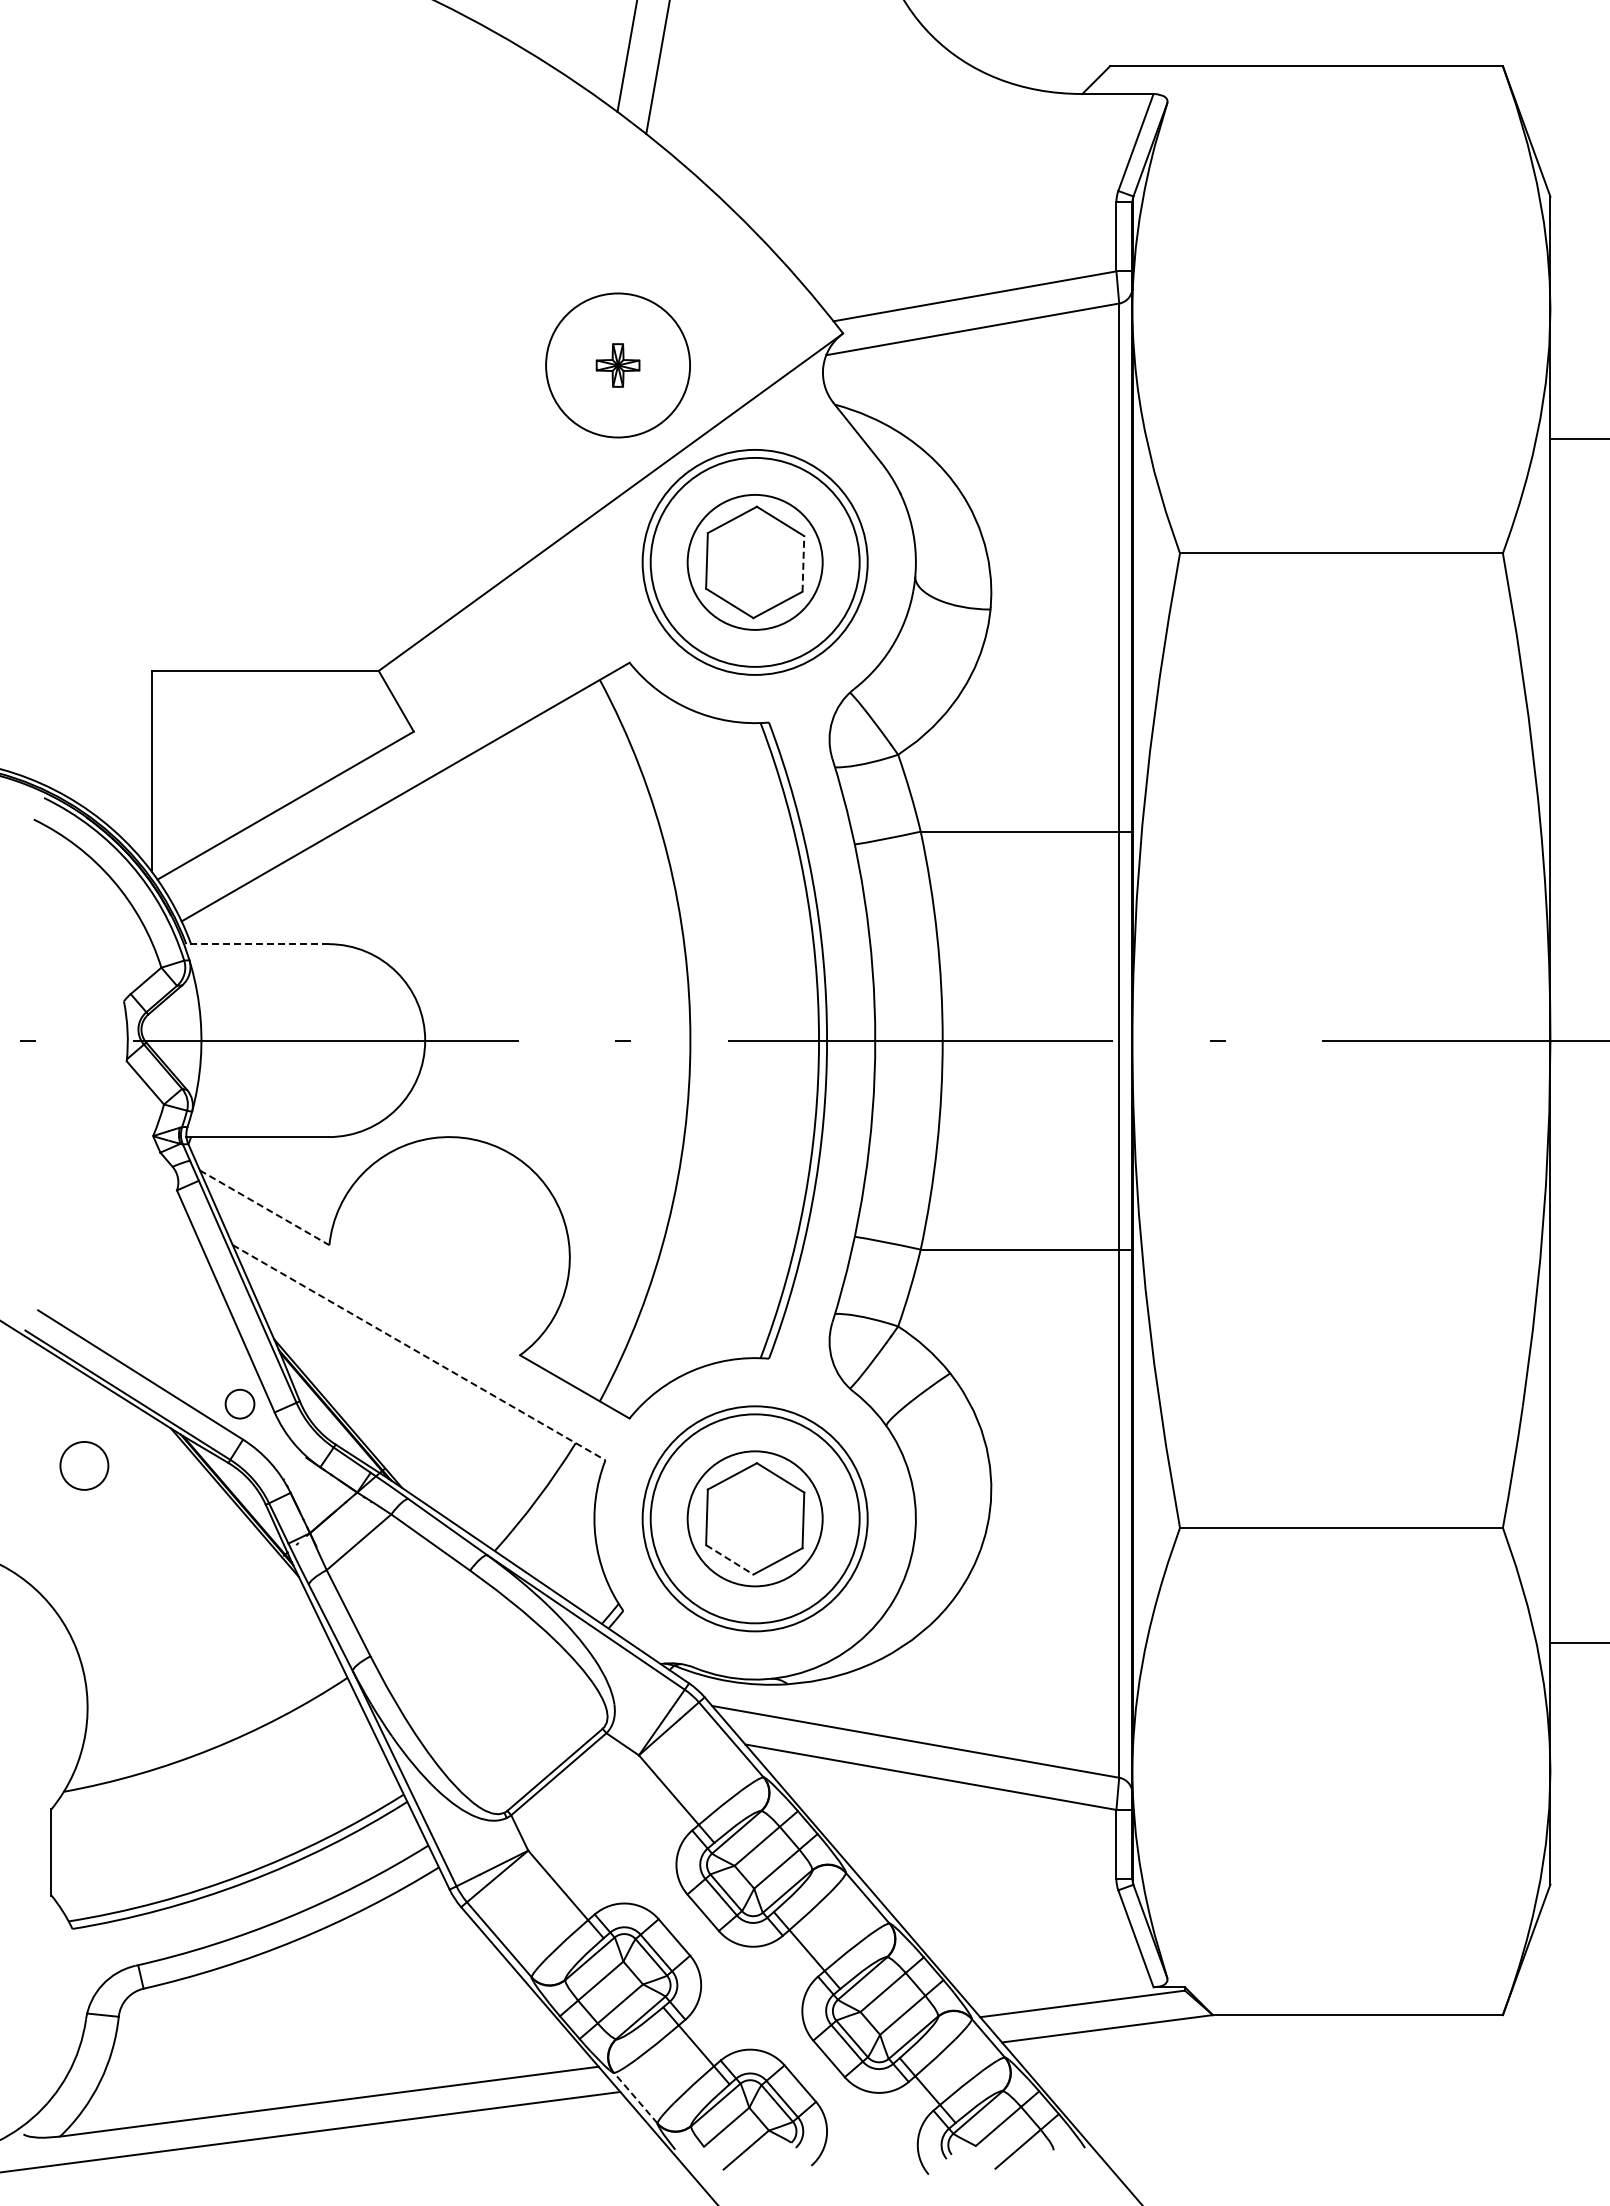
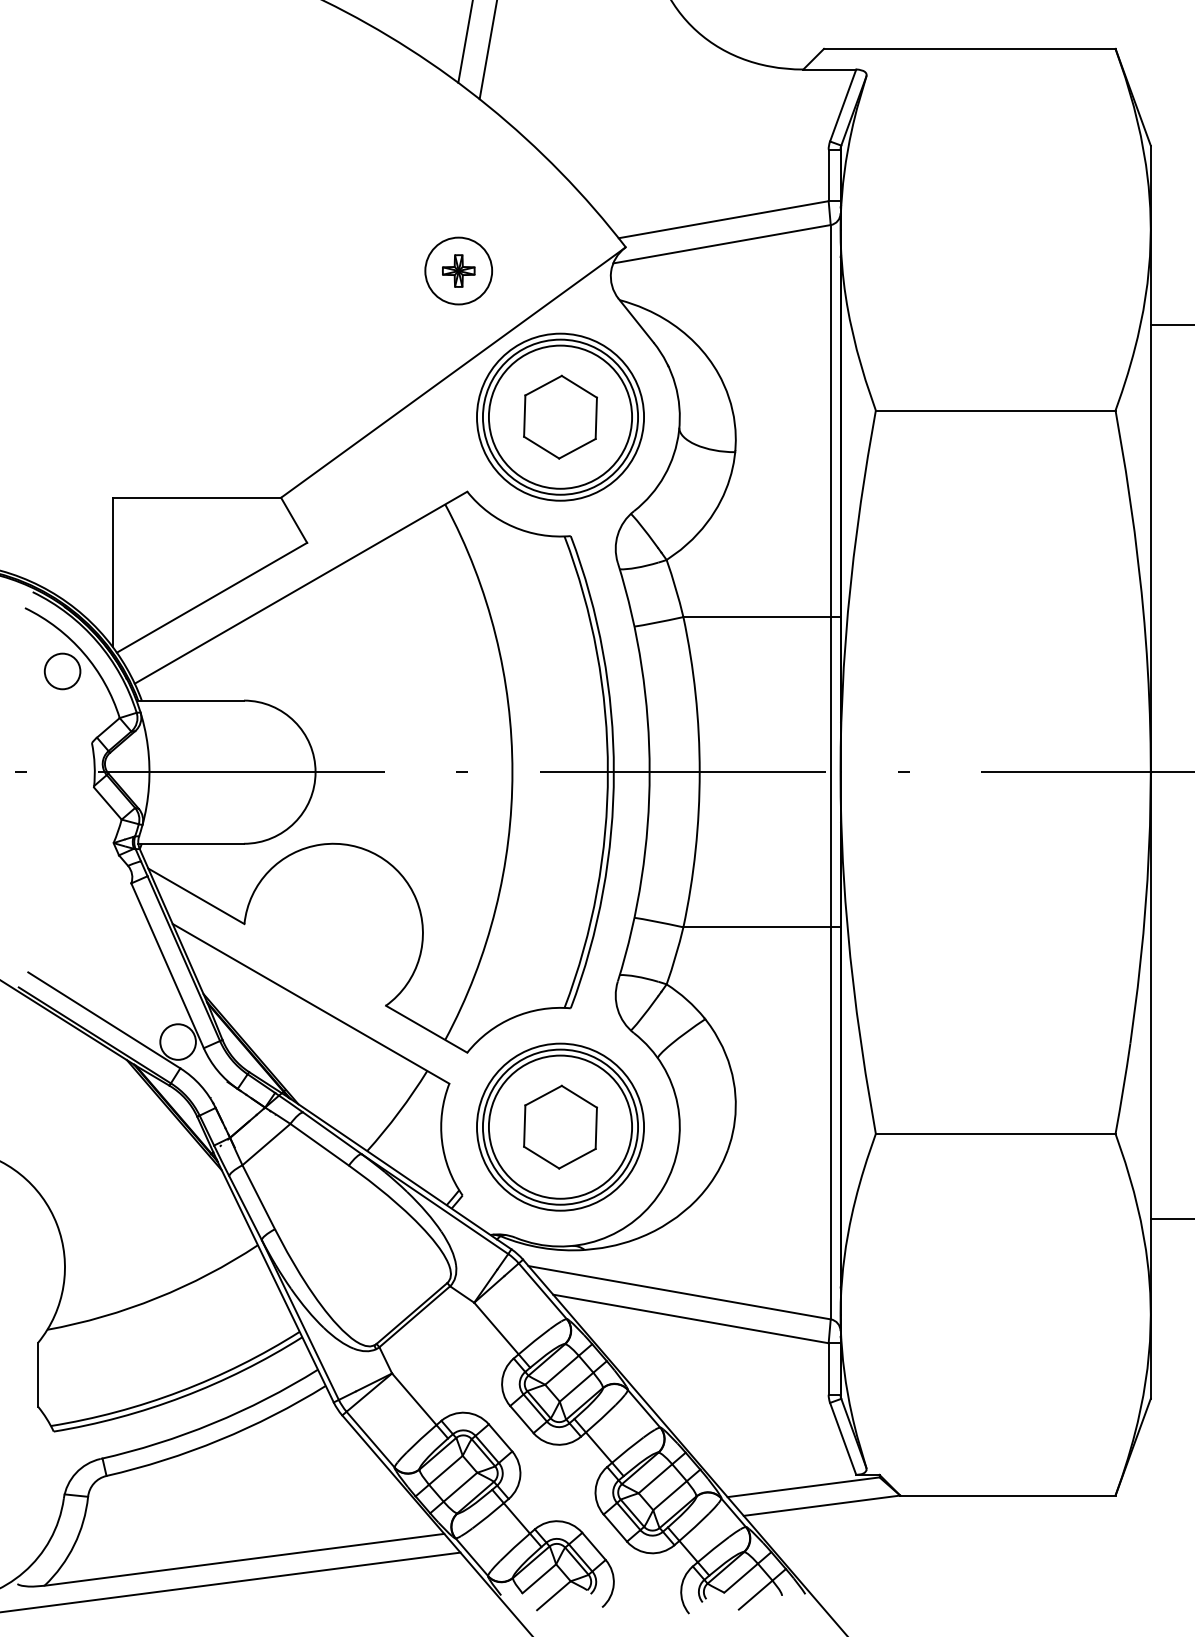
circle: (618, 365) -> (459, 271), size x0.62
circle: (754, 561) -> (560, 416), size x1.43
line: (803, 563) -> (596, 418), dashed -> solid
line: (257, 944) -> (191, 700), dashed -> solid
line: (264, 1207) -> (196, 896), dashed -> solid
line: (419, 1352) -> (311, 1003), dashed -> solid
circle: (240, 1404) -> (178, 1042), size x1.67
circle: (84, 1465) -> (62, 671), moved
circle: (754, 1518) -> (560, 1126), size x1.43
line: (729, 1559) -> (541, 1157), dashed -> solid
line: (635, 2097) -> (471, 1556), dashed -> solid

